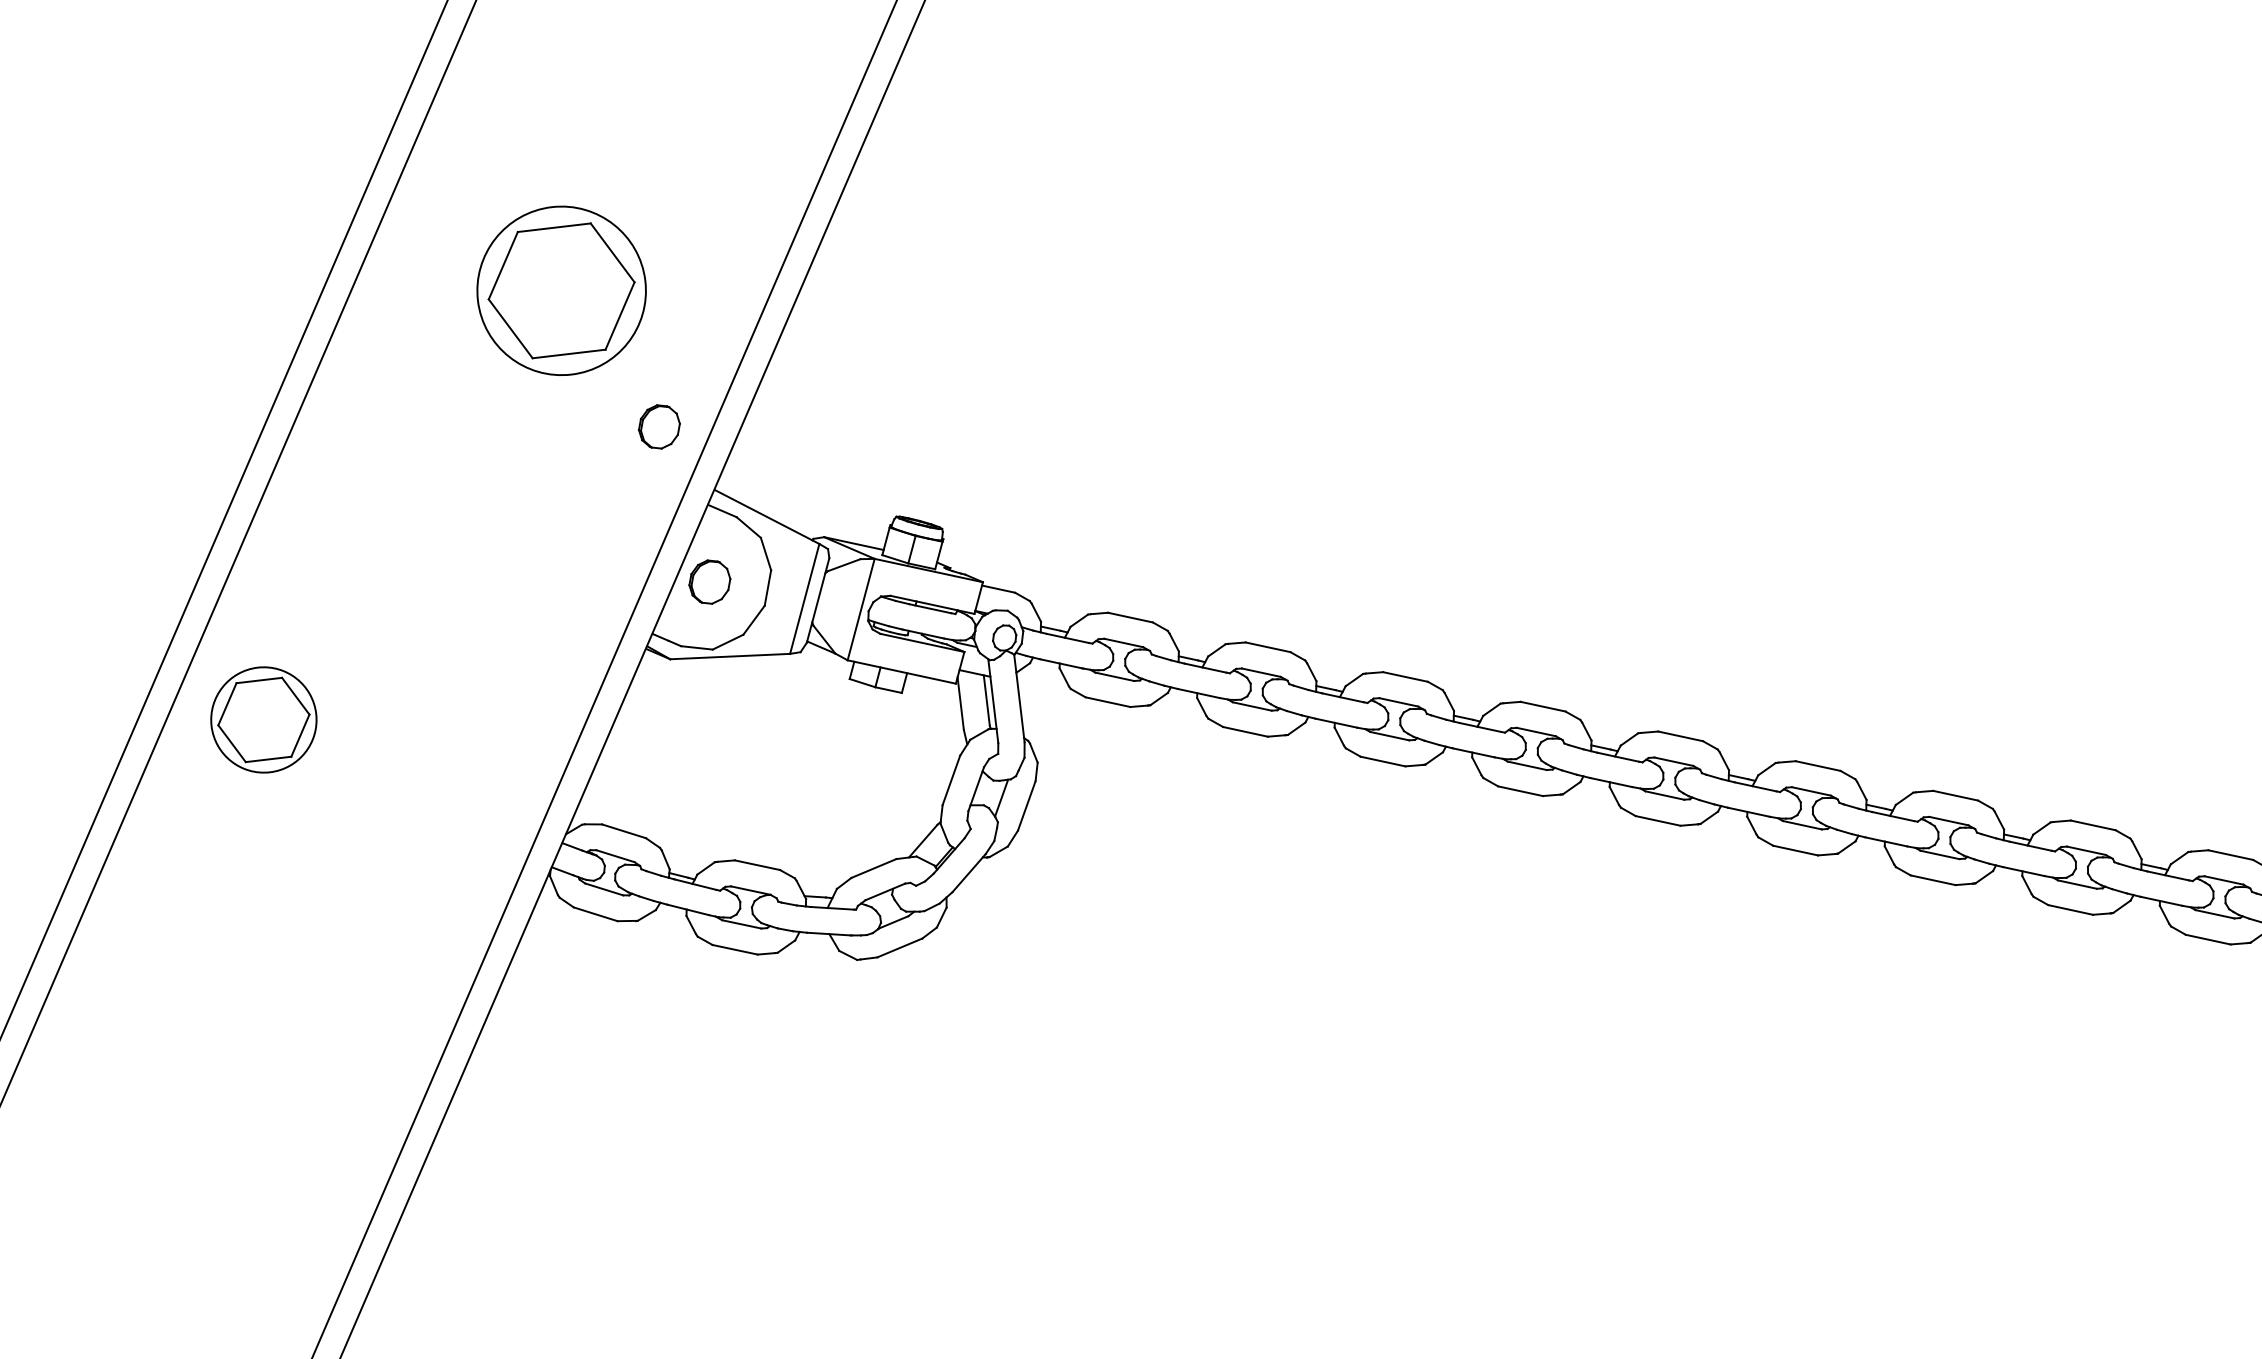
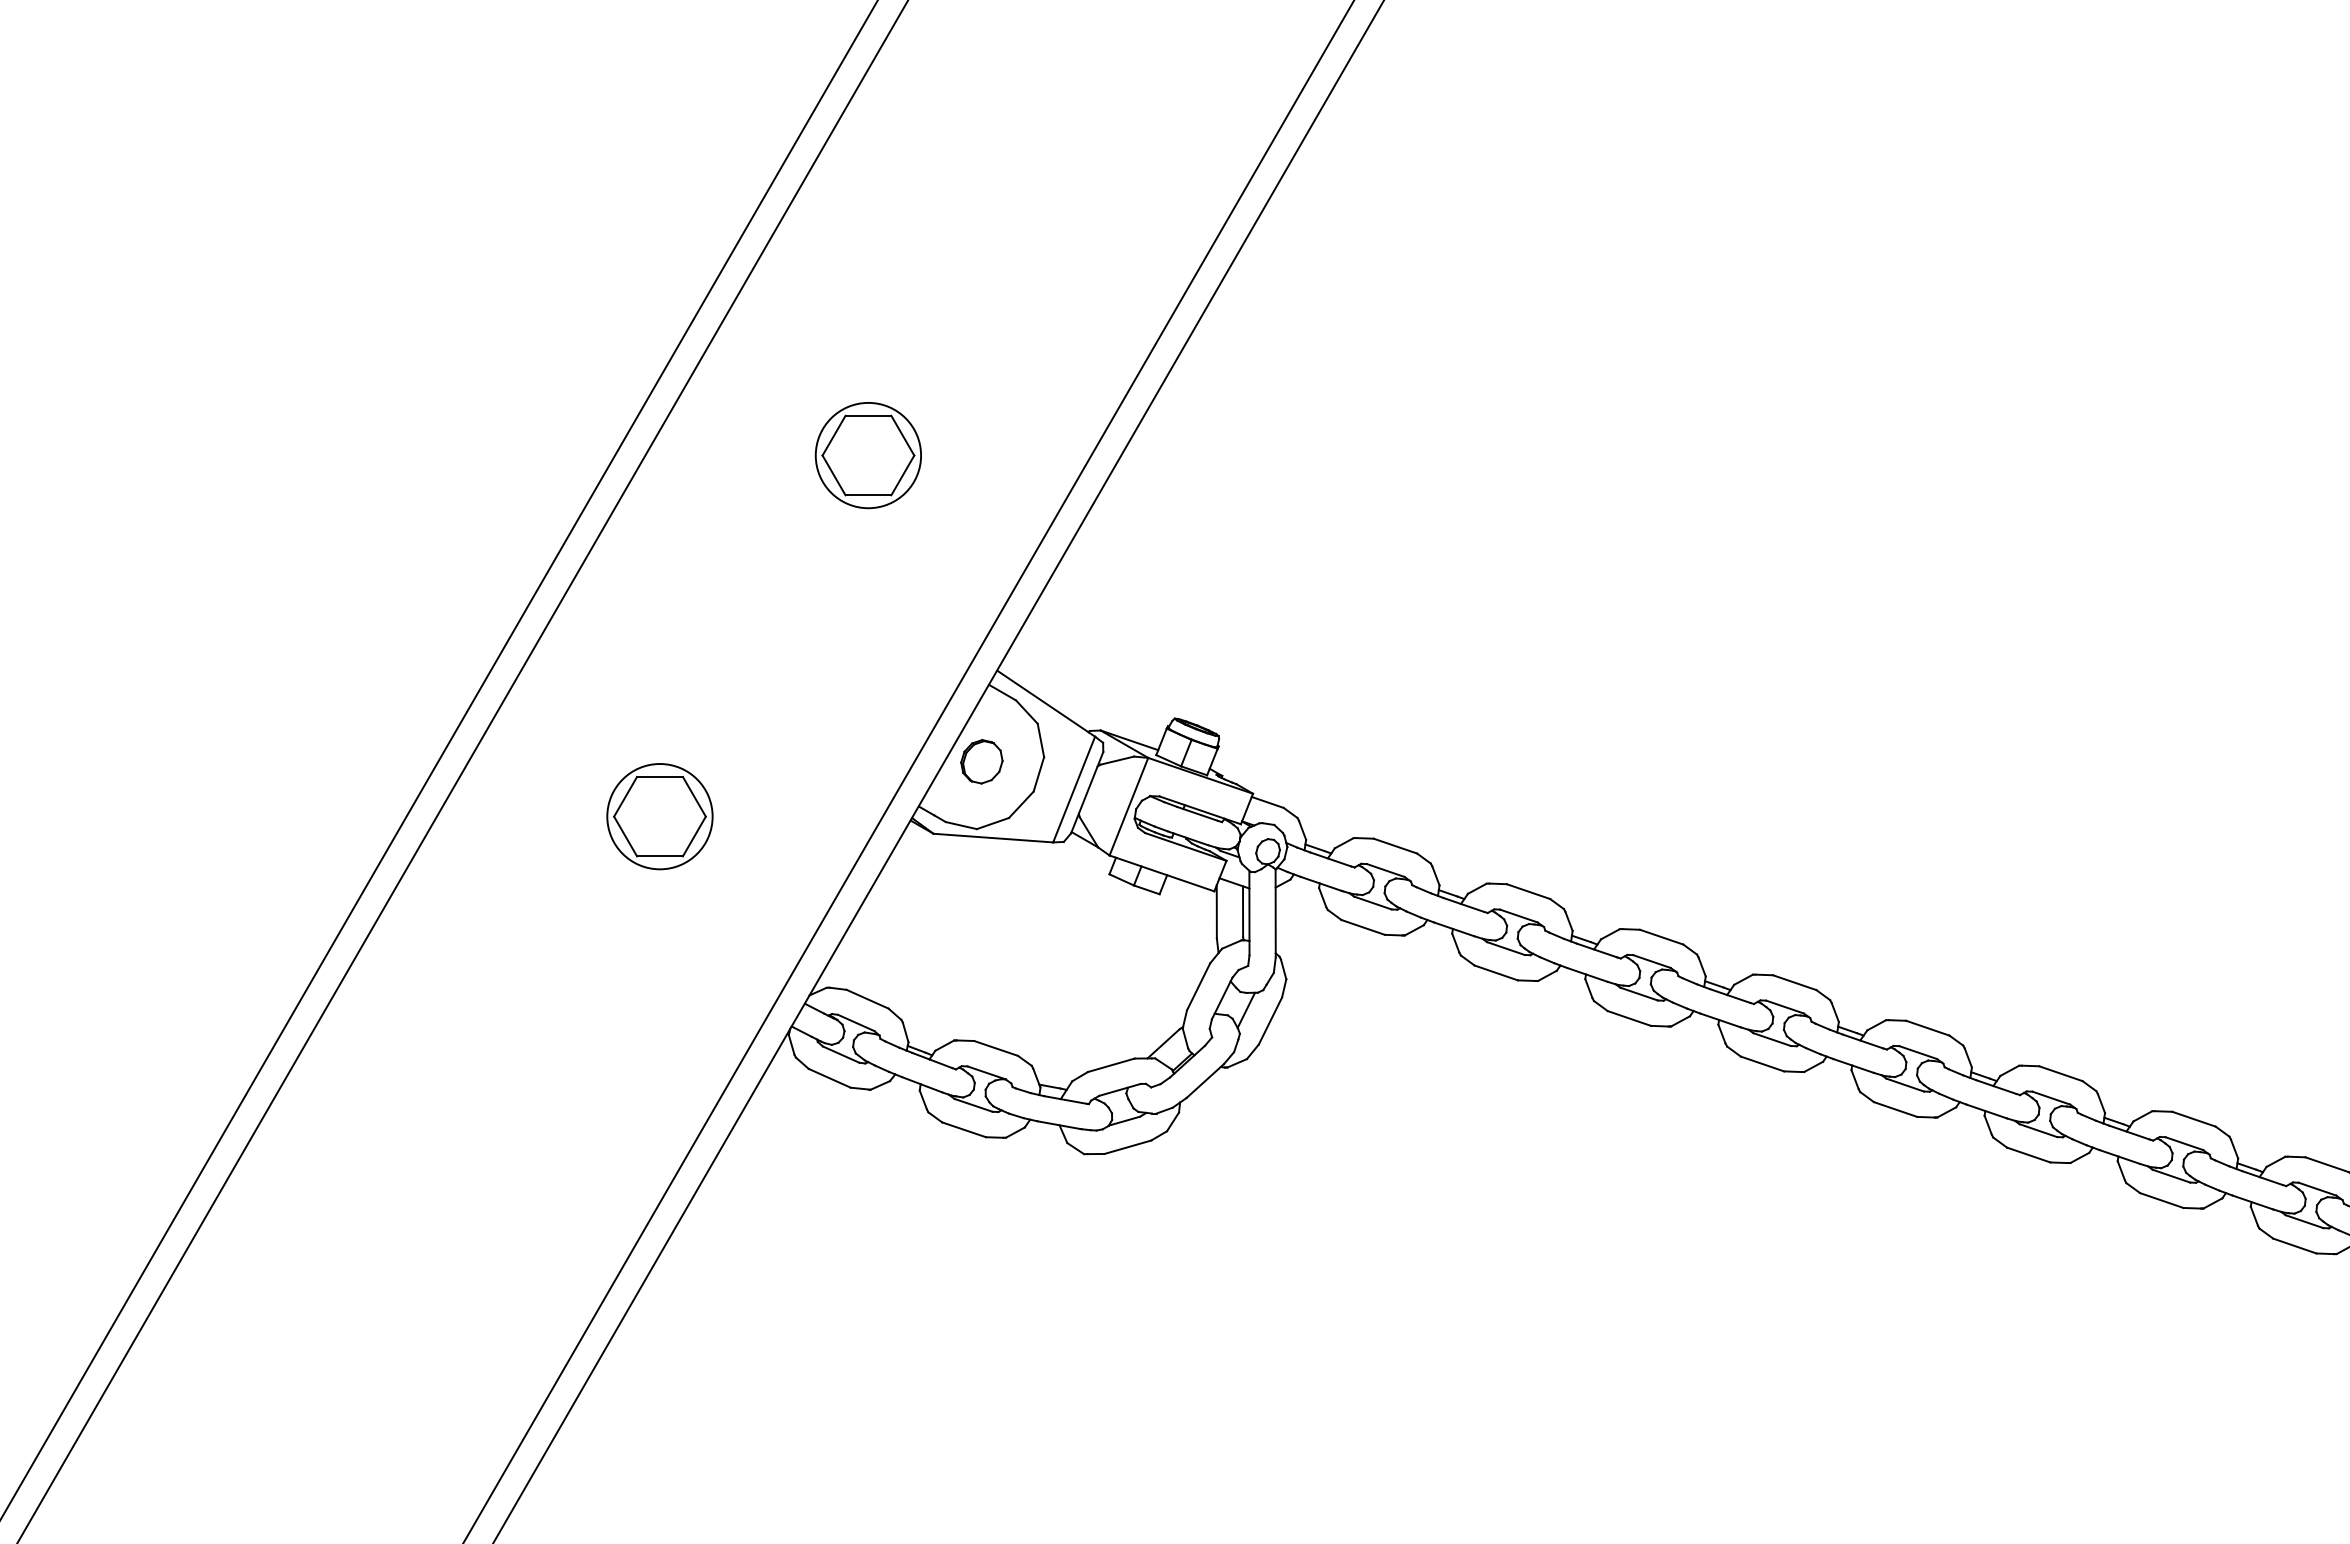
part: (560, 291) -> (867, 455), size x0.62
part: (658, 426) -> (949, 601), removed
part: (263, 719) -> (659, 816), moved

